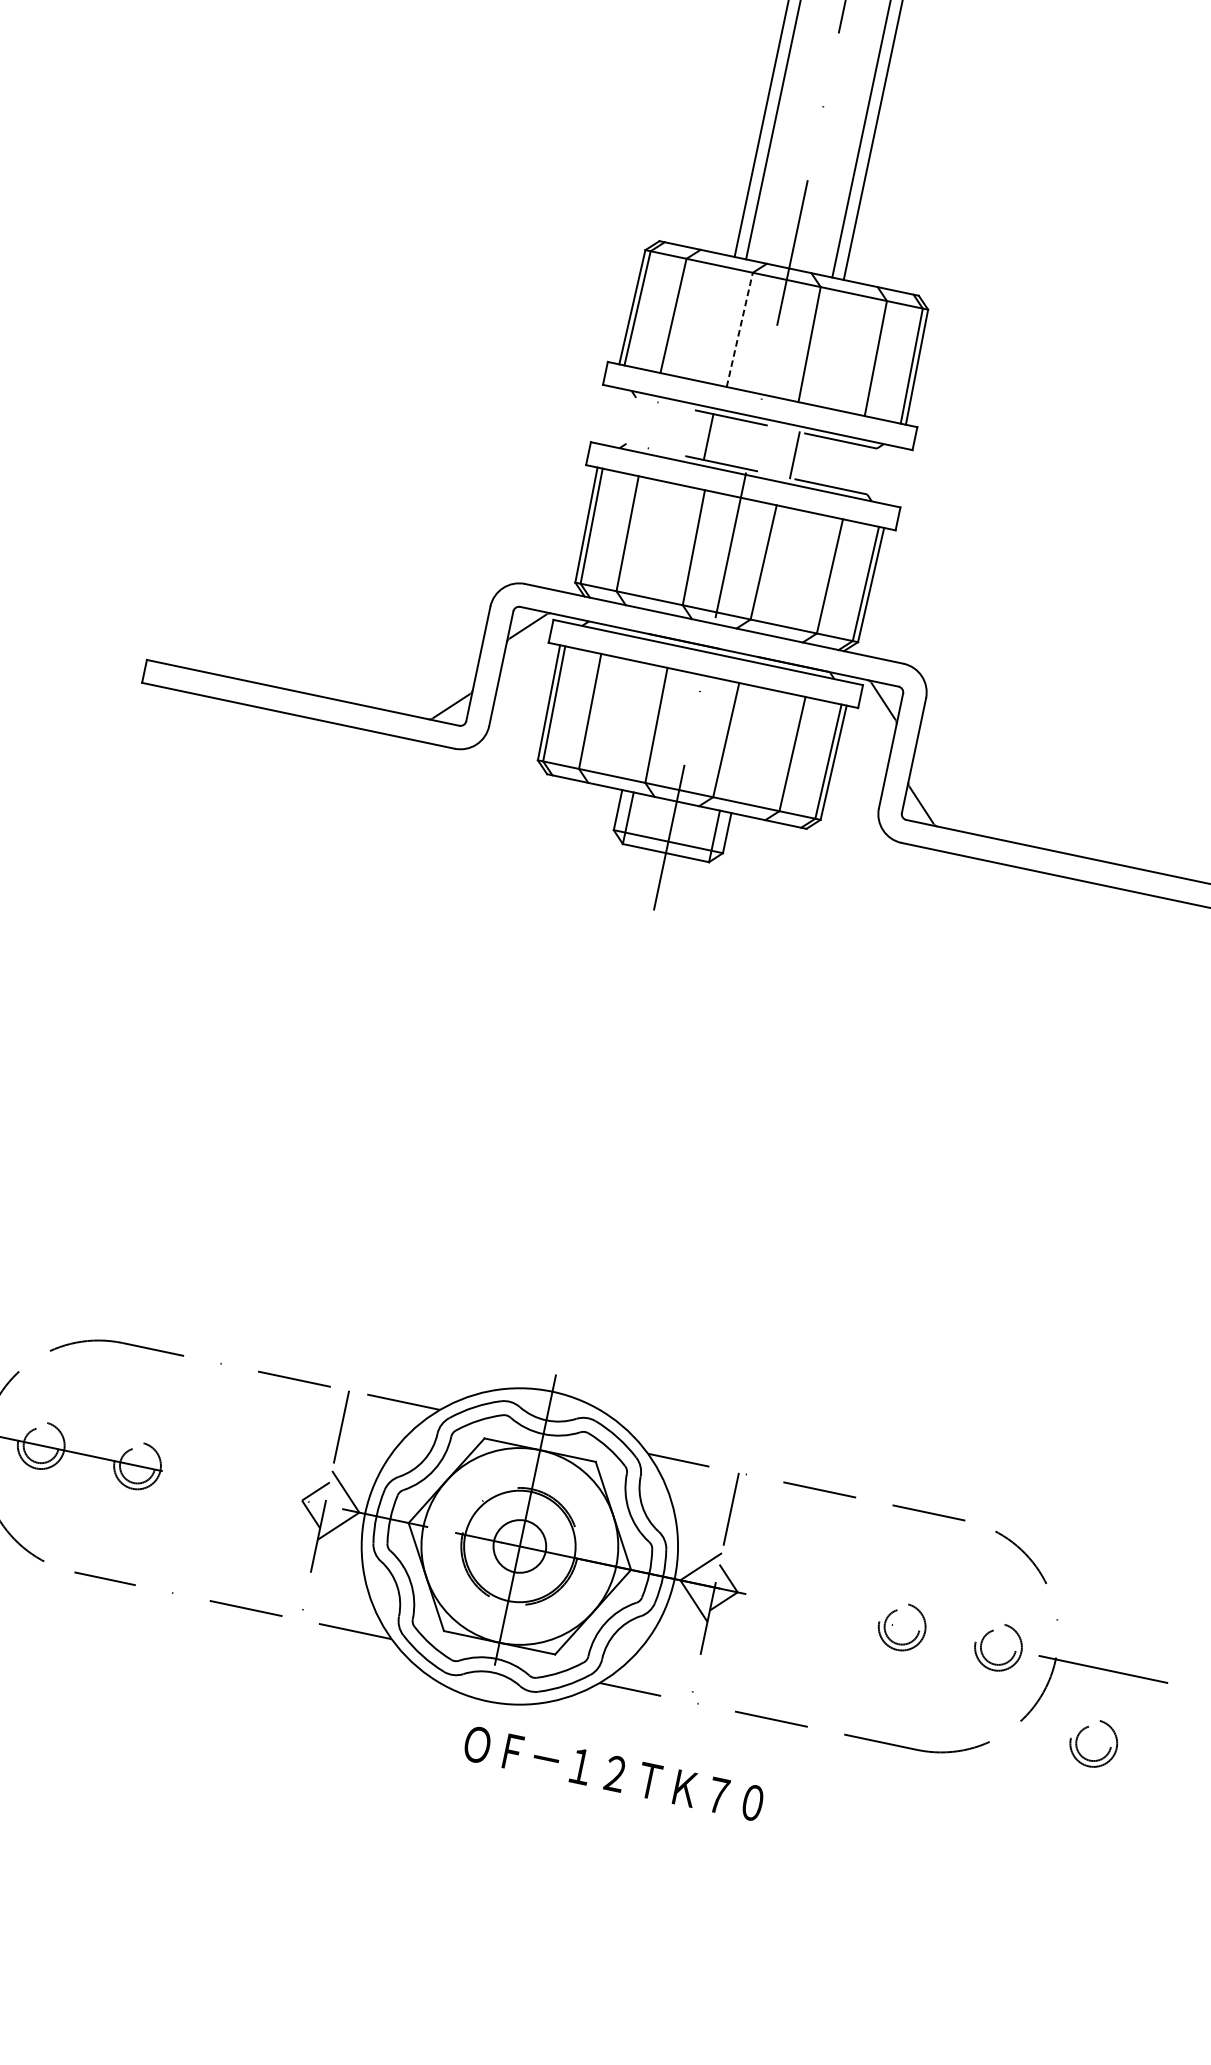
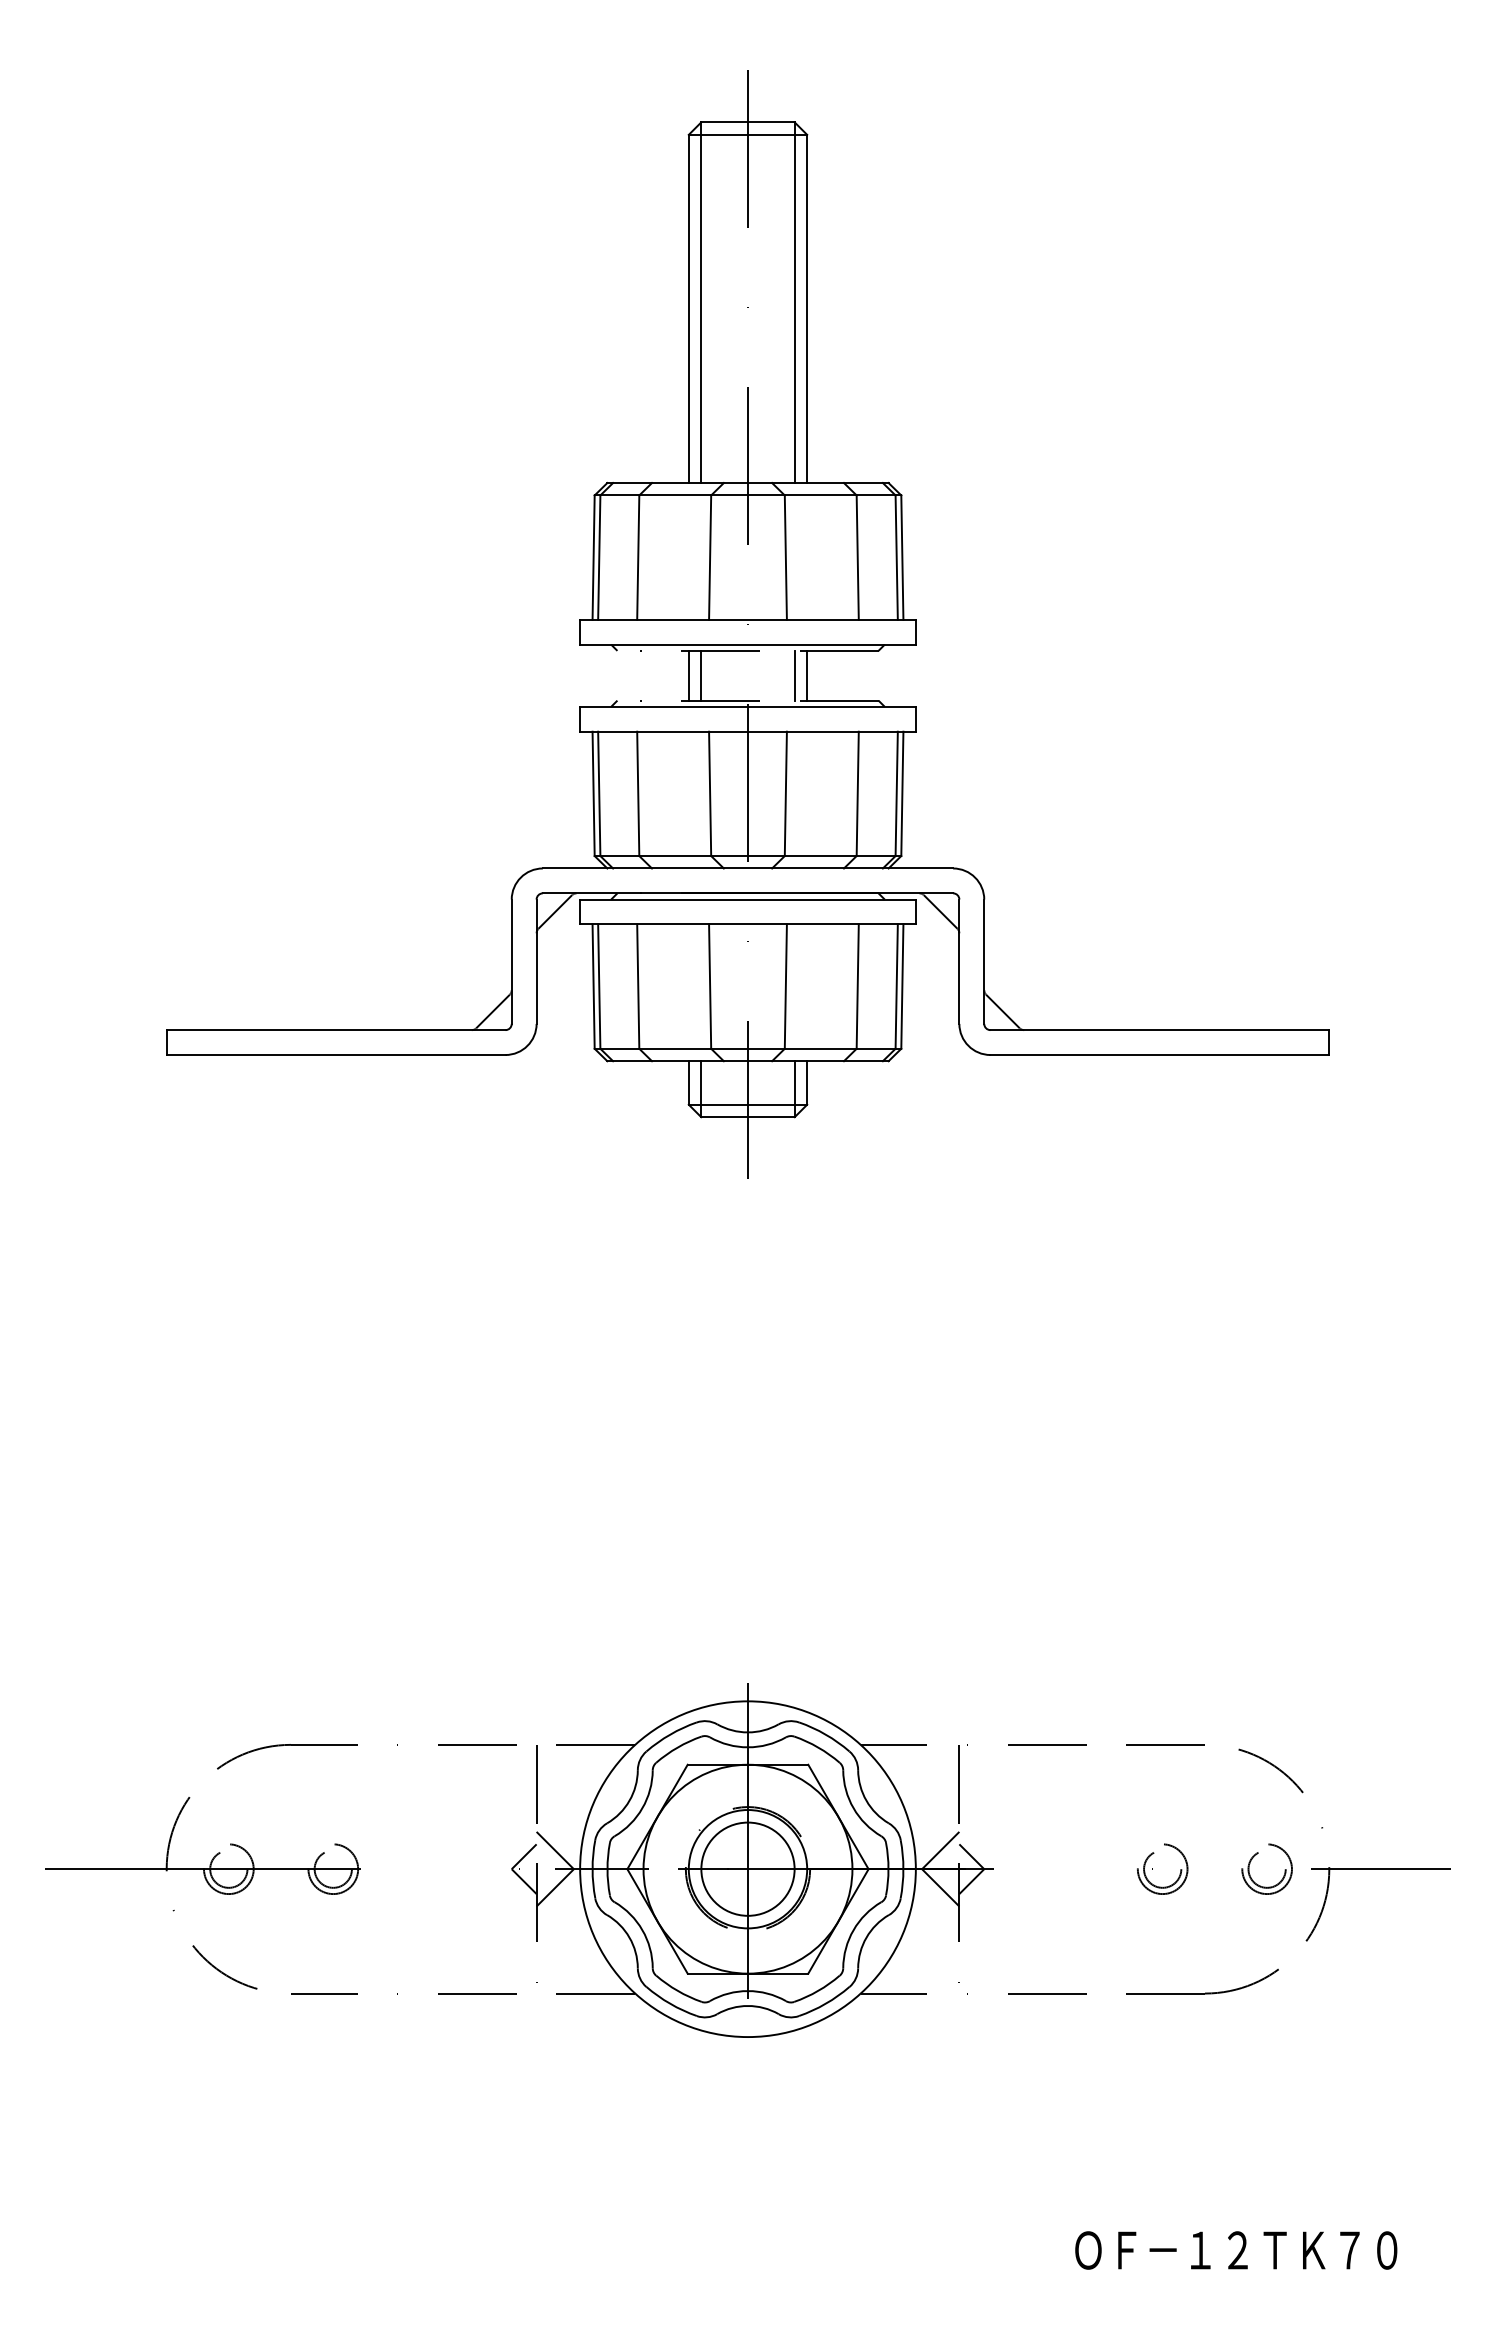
line: (740, 329) -> (710, 557), dashed -> solid
line: (696, 434) -> (688, 675), added
line: (806, 457) -> (807, 675), added
circle: (519, 1545) -> (747, 1868), size x1.67
part: (1086, 1728) -> (1376, 1934), removed
text: (614, 1773) -> (1236, 2250), moved

